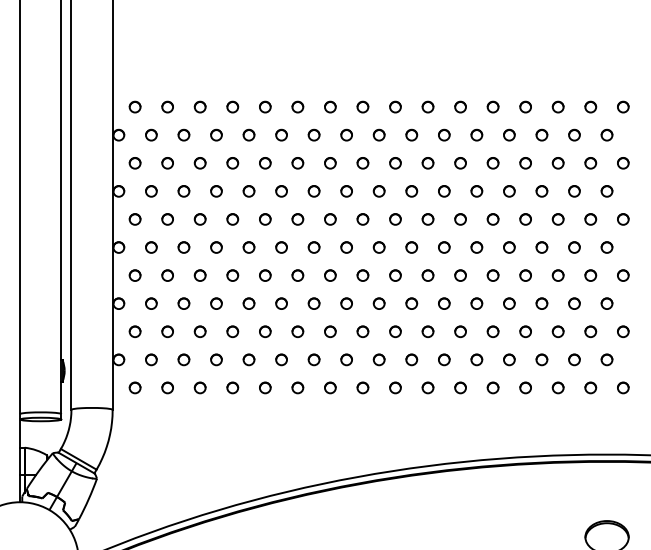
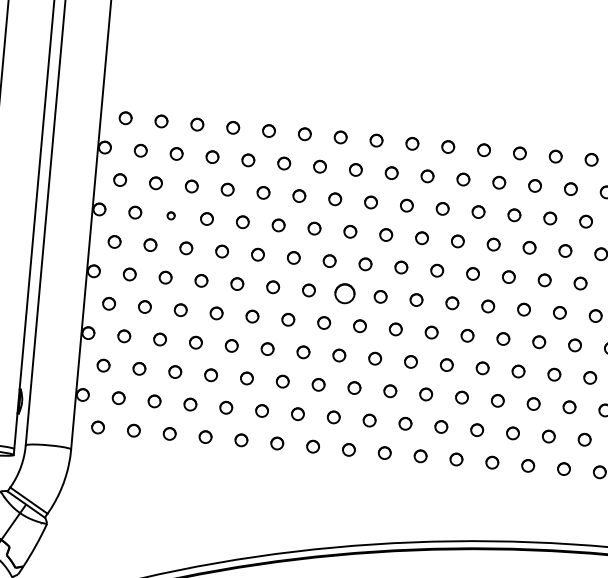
part: (183, 191) -> (170, 215), size x0.6
part: (346, 247) -> (344, 293), size x1.6

